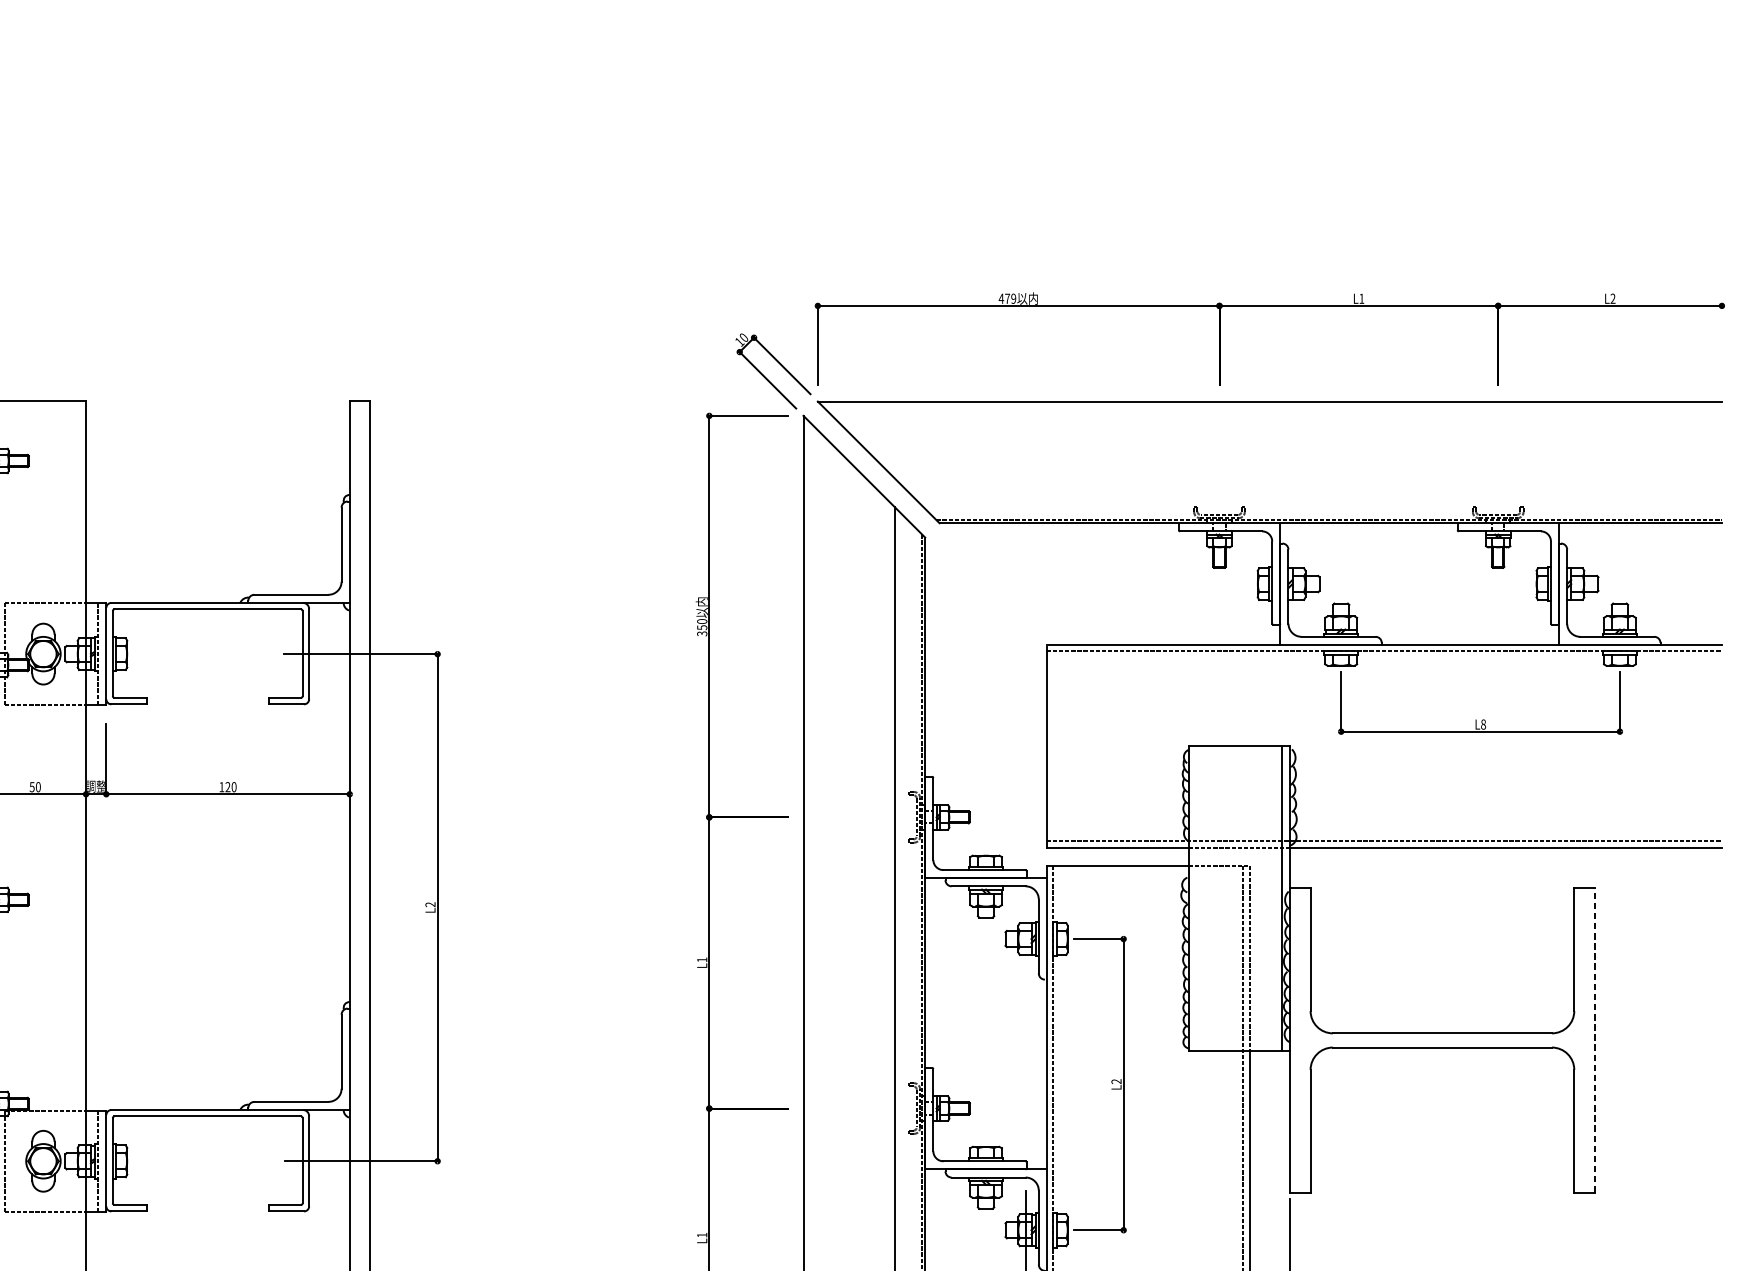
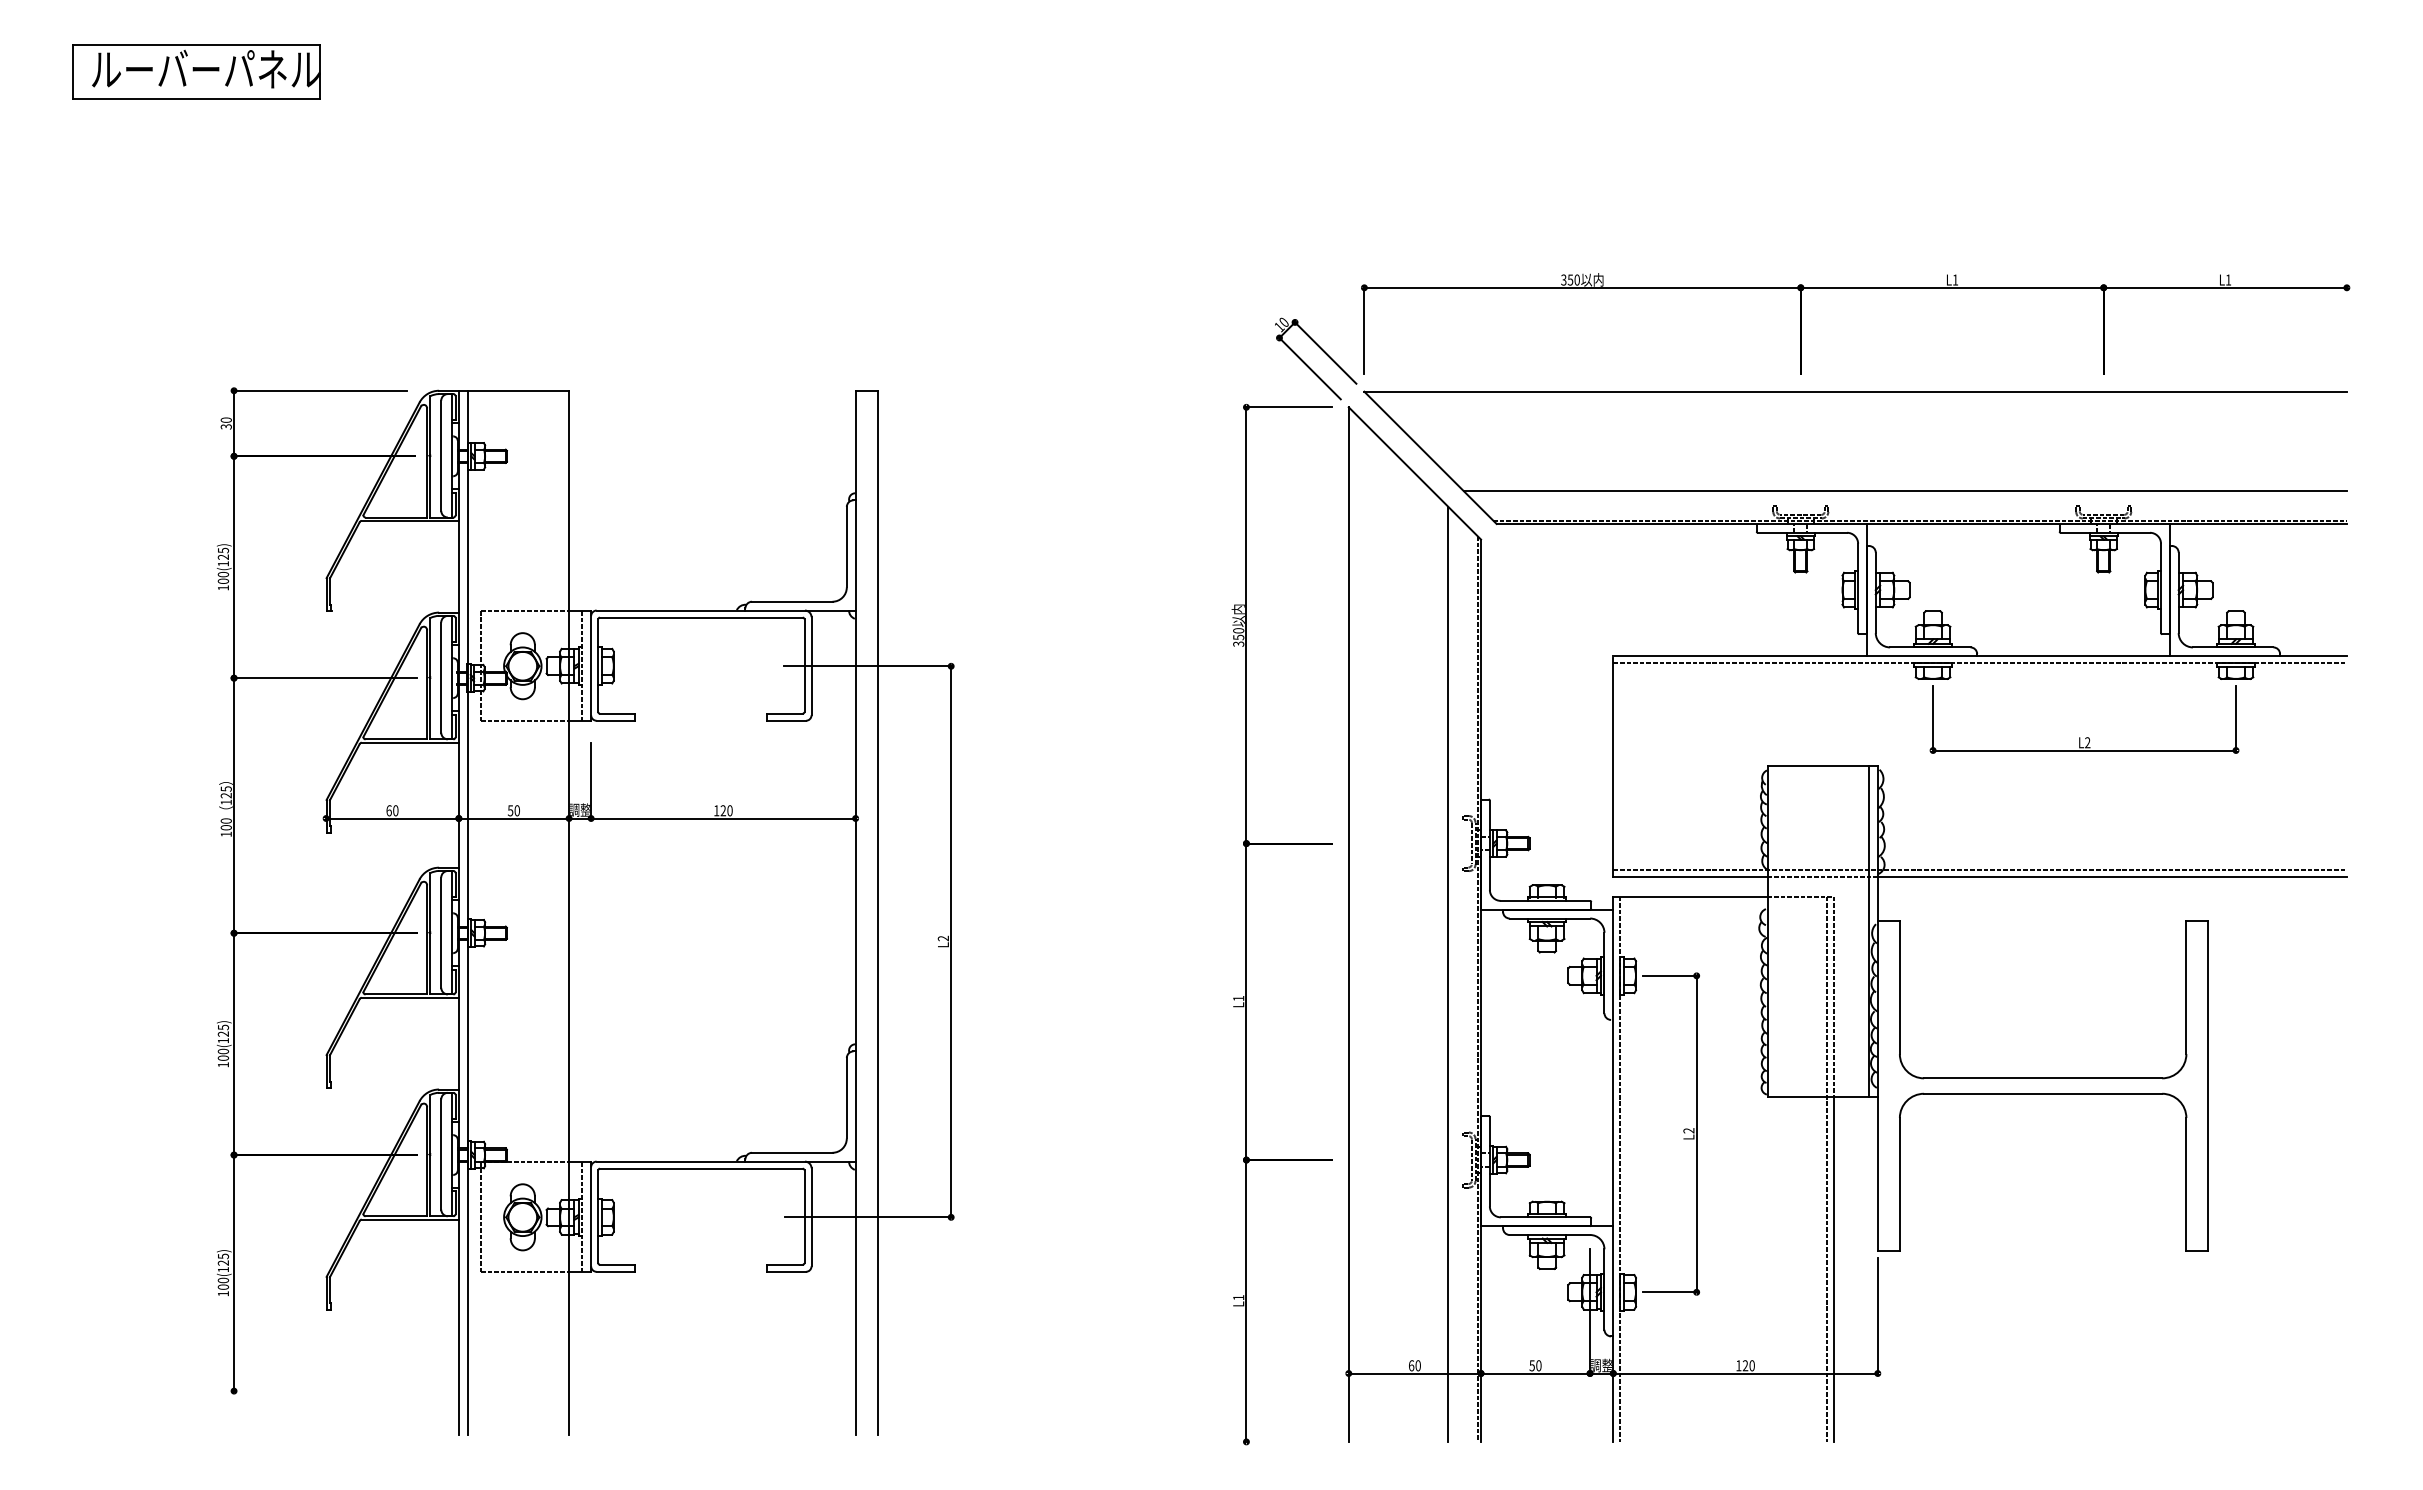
text: (1006, 298) -> (1569, 279), 479 -> 350
text: (1613, 298) -> (2228, 279), L2 -> L1
line: (1314, 492) -> (1904, 490), added
text: (1483, 724) -> (2087, 742), L8 -> L2
line: (1594, 1039) -> (2208, 1085), dashed -> solid

